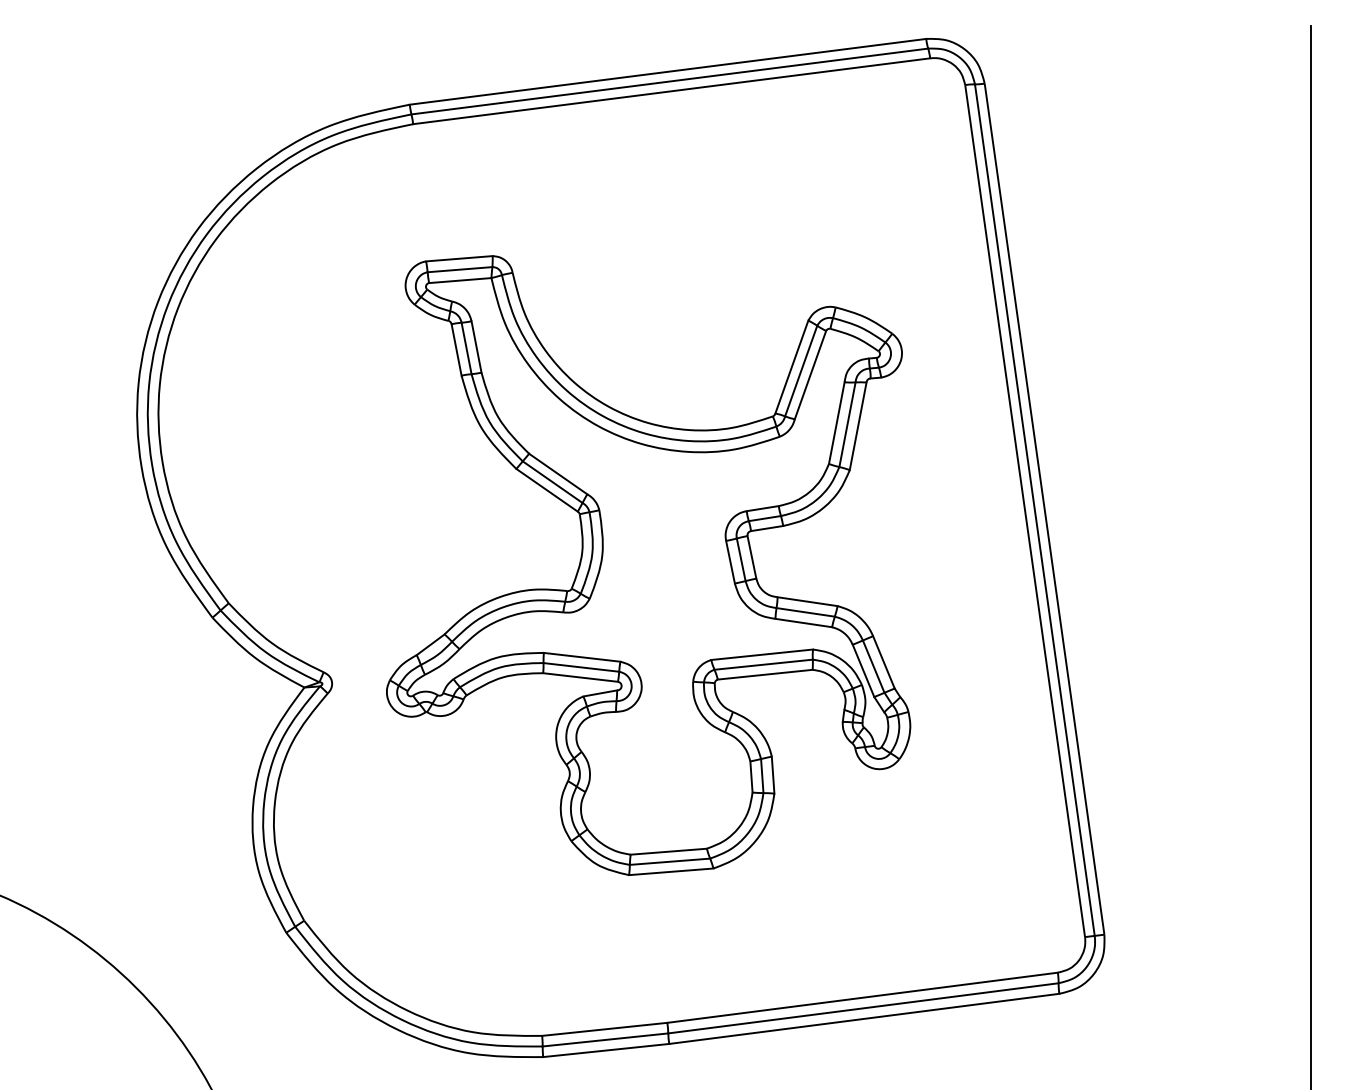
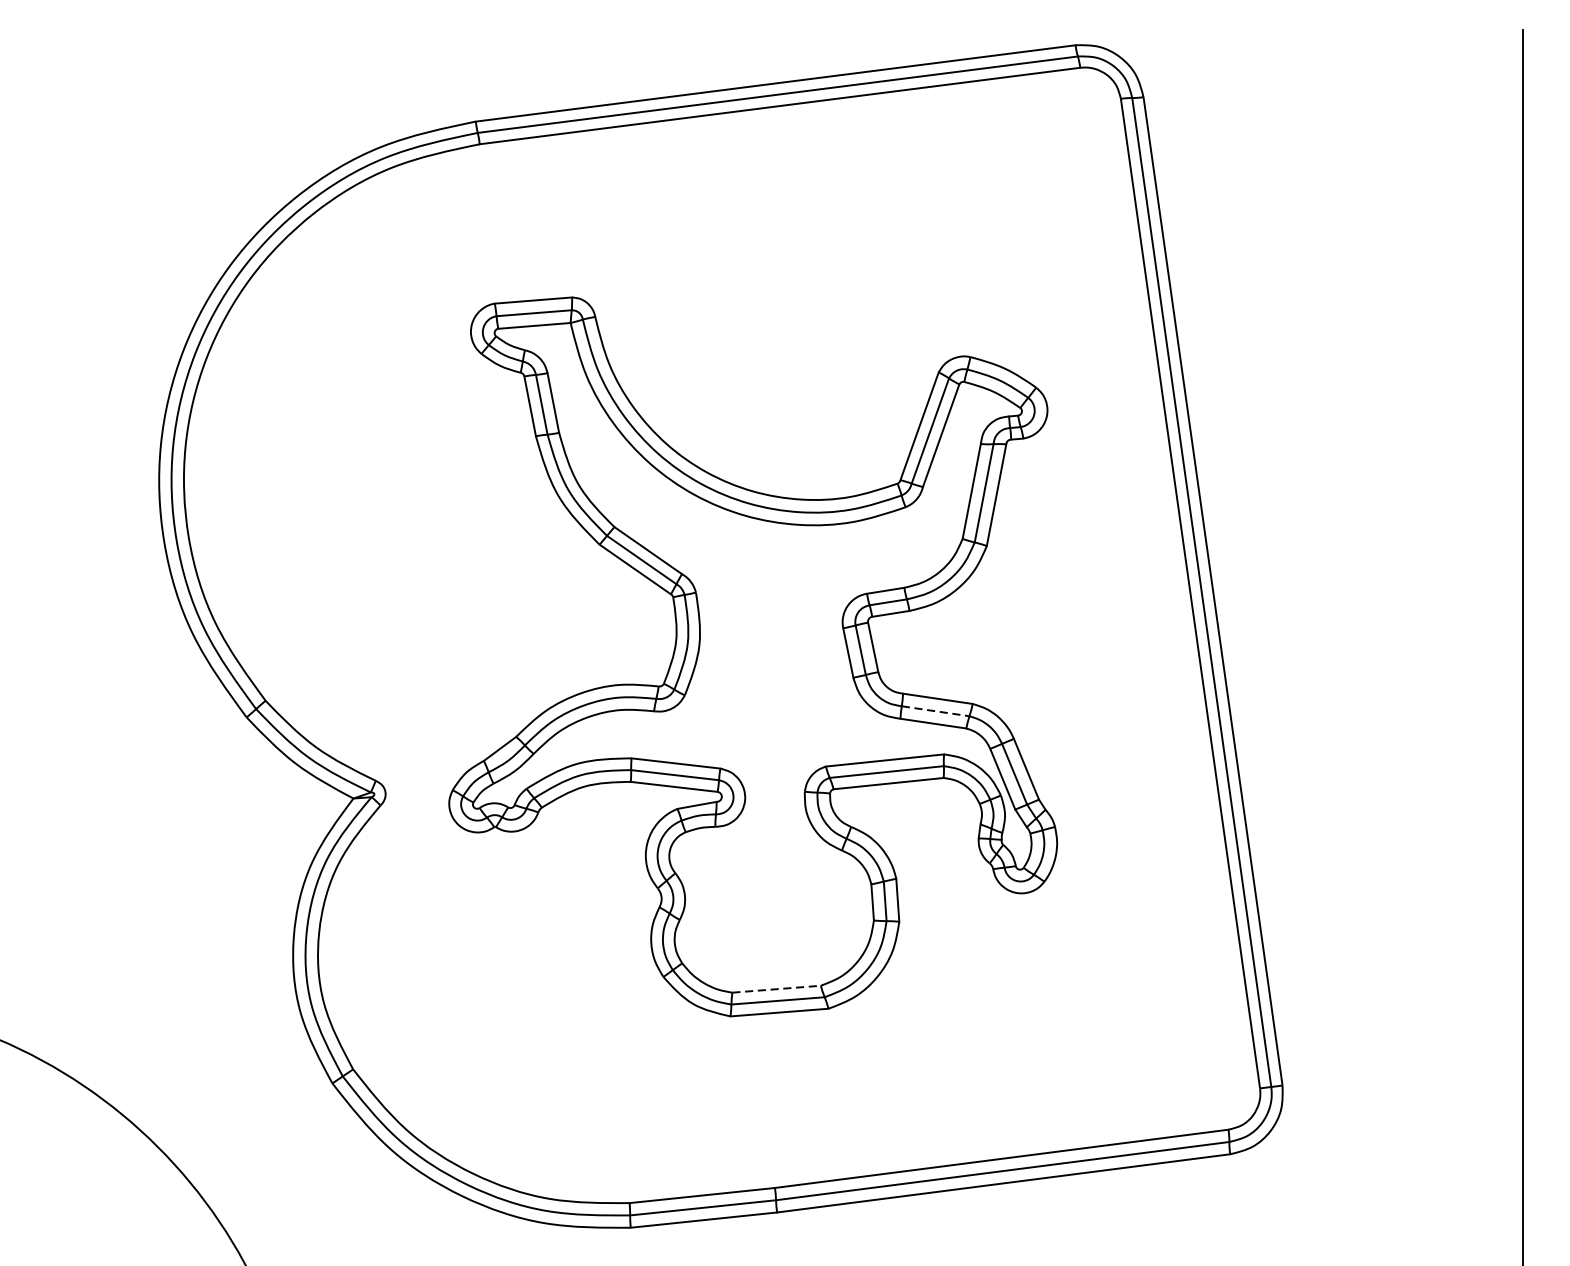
line: (806, 612) -> (936, 711), solid -> dashed
line: (669, 851) -> (777, 988), solid -> dashed

